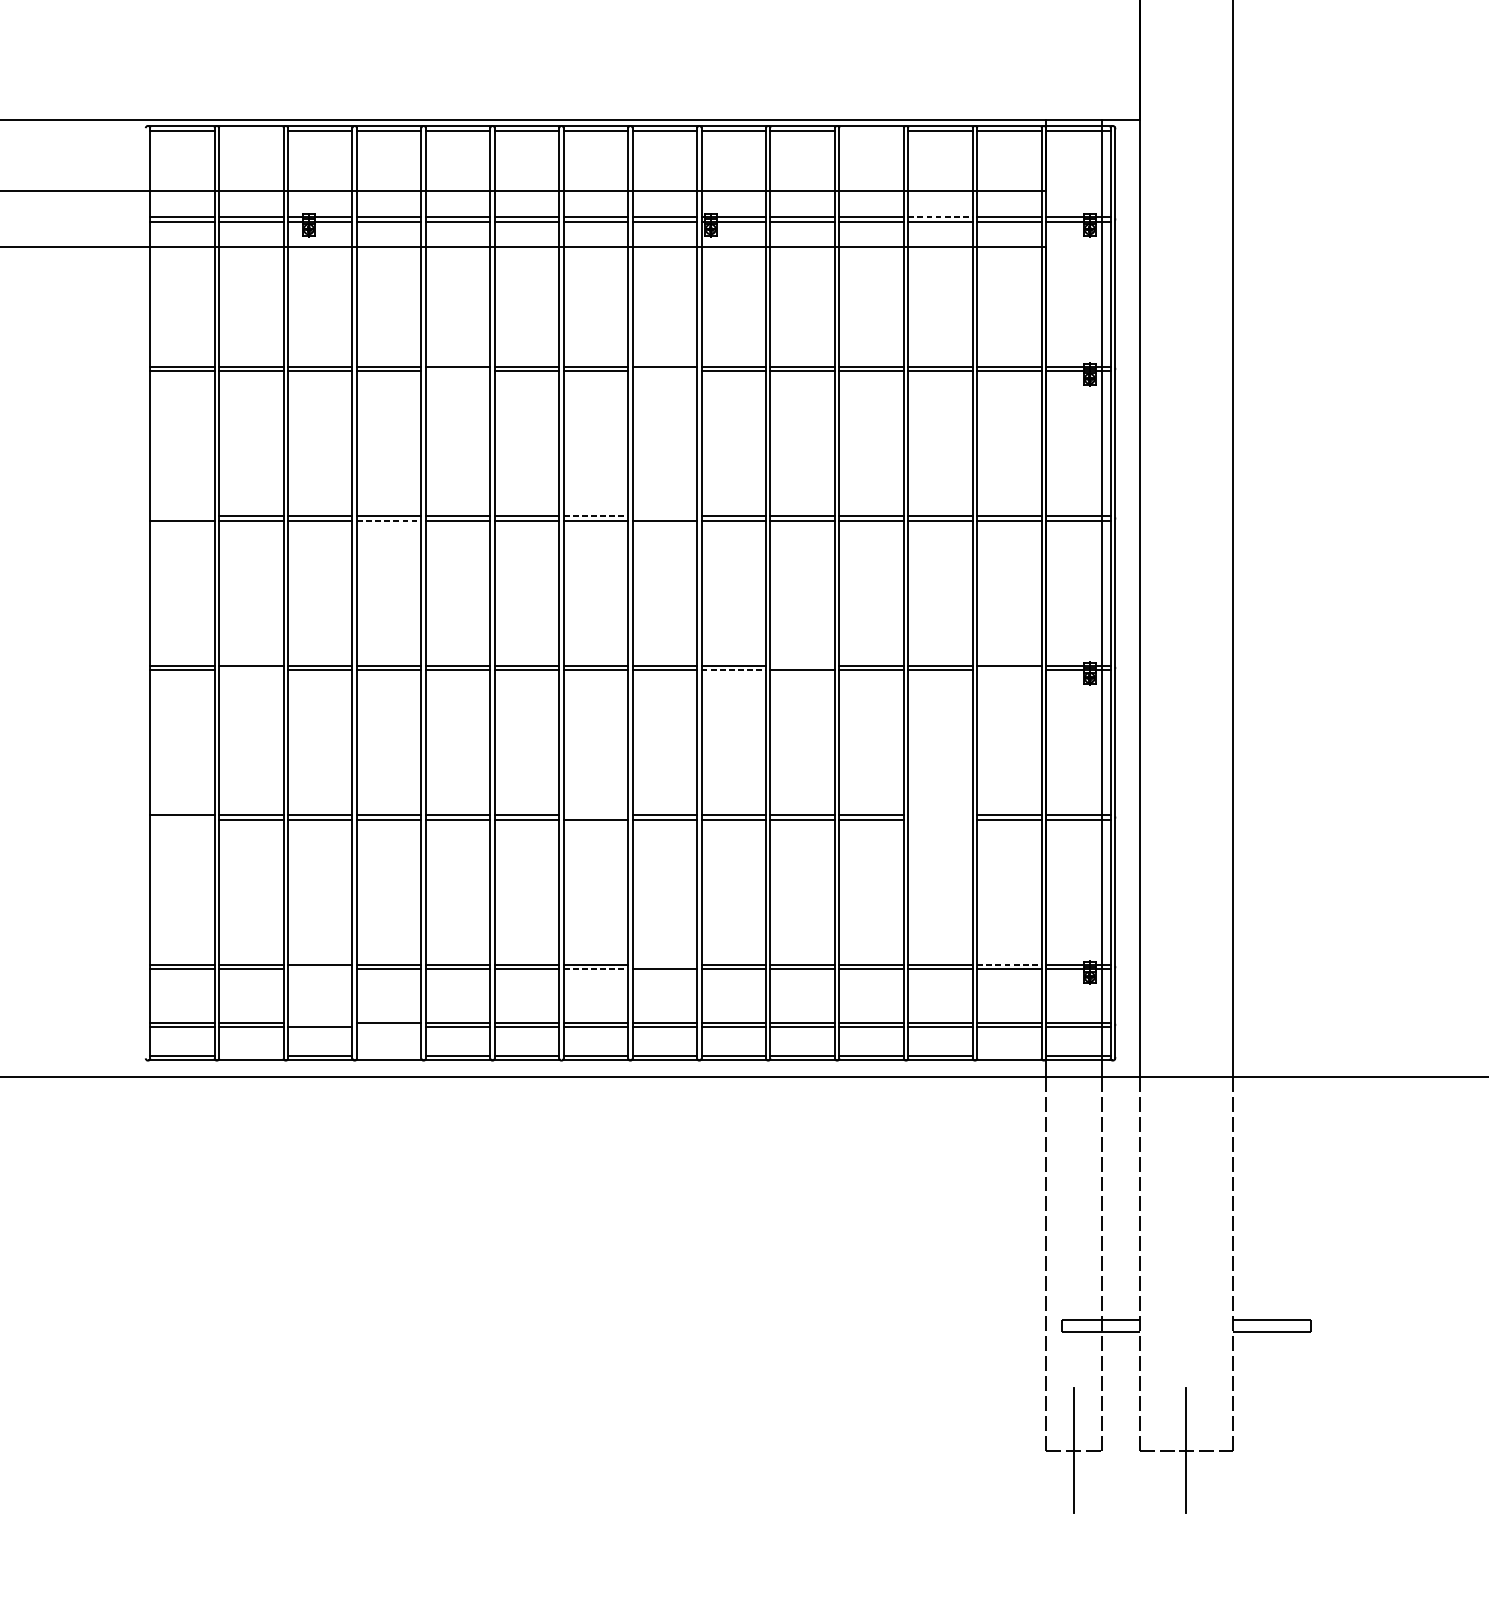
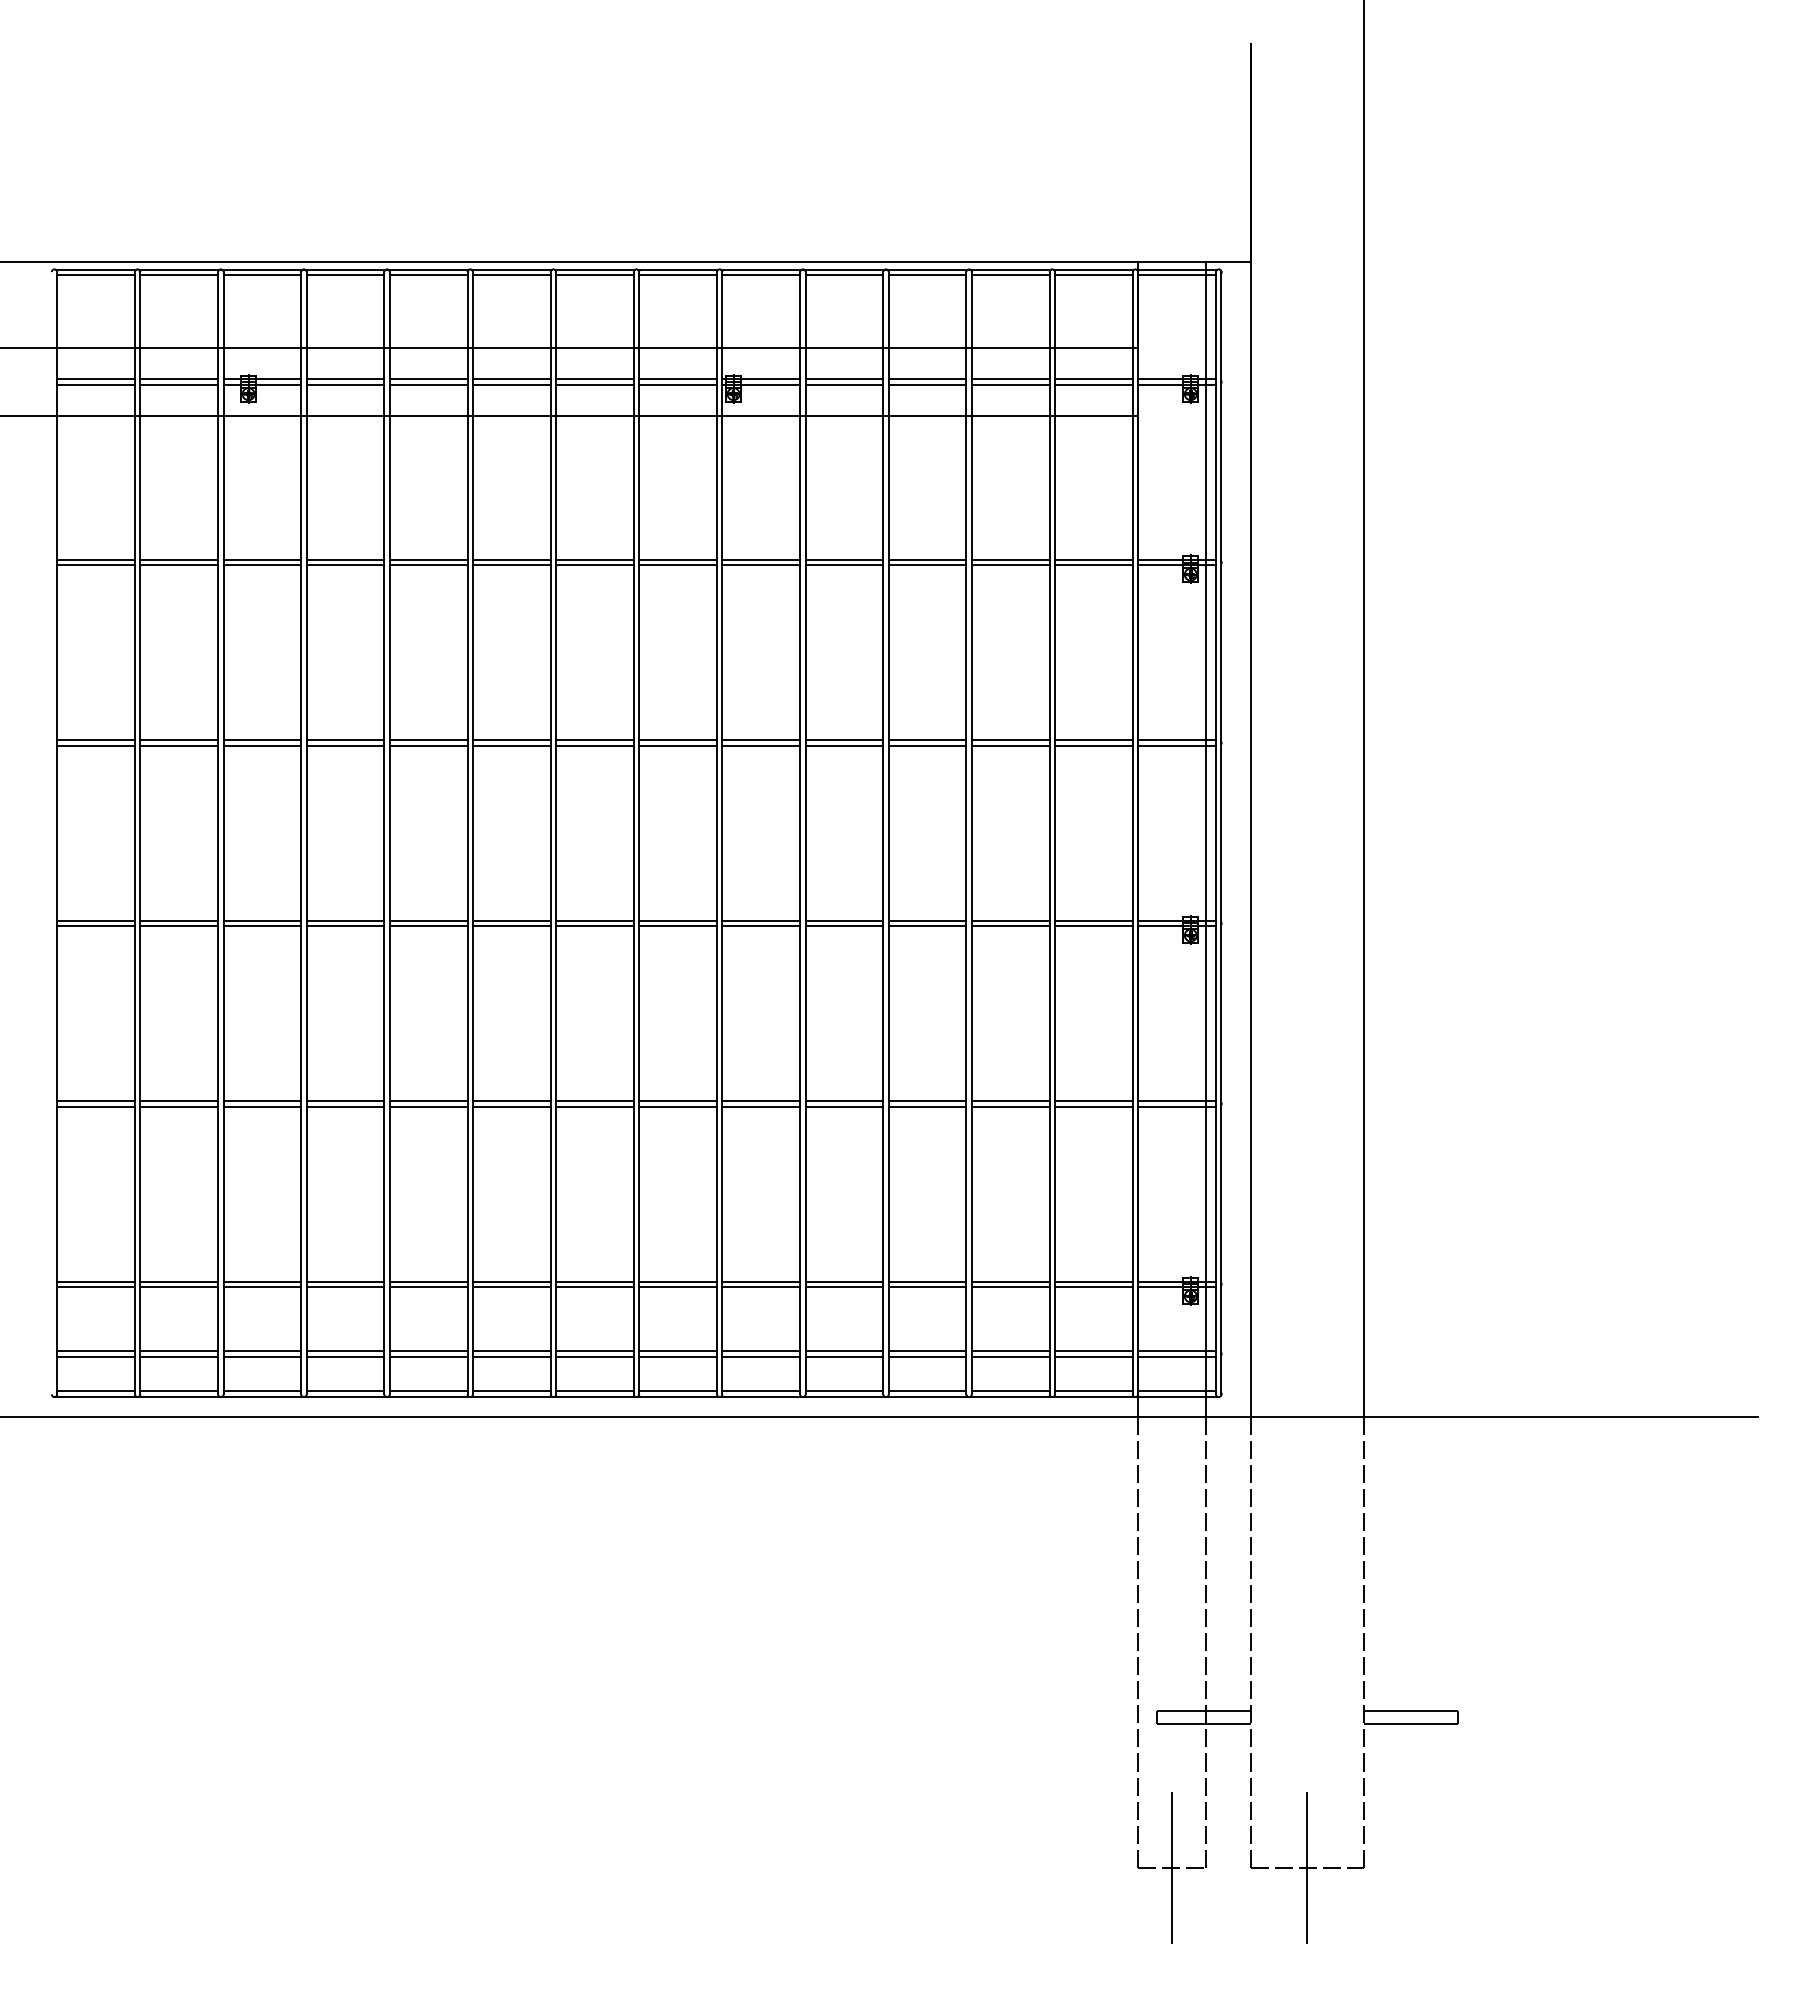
line: (251, 131) -> (179, 275), added
line: (871, 131) -> (927, 275), added
line: (940, 217) -> (1010, 379), dashed -> solid
line: (457, 371) -> (428, 565), added
line: (665, 371) -> (678, 565), added
line: (181, 516) -> (95, 740), added
line: (596, 516) -> (595, 740), dashed -> solid
line: (665, 516) -> (678, 740), added
line: (389, 520) -> (345, 745), dashed -> solid
line: (802, 665) -> (844, 920), added
line: (251, 670) -> (179, 926), added
line: (733, 670) -> (761, 926), dashed -> solid
line: (1009, 670) -> (1093, 926), added
line: (595, 815) -> (594, 1101), added
line: (940, 815) -> (1010, 1101), added
line: (181, 819) -> (95, 1106), added
line: (940, 819) -> (1010, 1106), added
line: (665, 964) -> (678, 1281), added
line: (1009, 964) -> (1093, 1281), dashed -> solid
line: (320, 969) -> (262, 1287), added
line: (596, 969) -> (595, 1287), dashed -> solid
line: (320, 1022) -> (262, 1351), added
line: (389, 1026) -> (345, 1356), added
line: (251, 1055) -> (179, 1391), added
line: (389, 1055) -> (345, 1391), added
line: (1009, 1055) -> (1093, 1391), added

